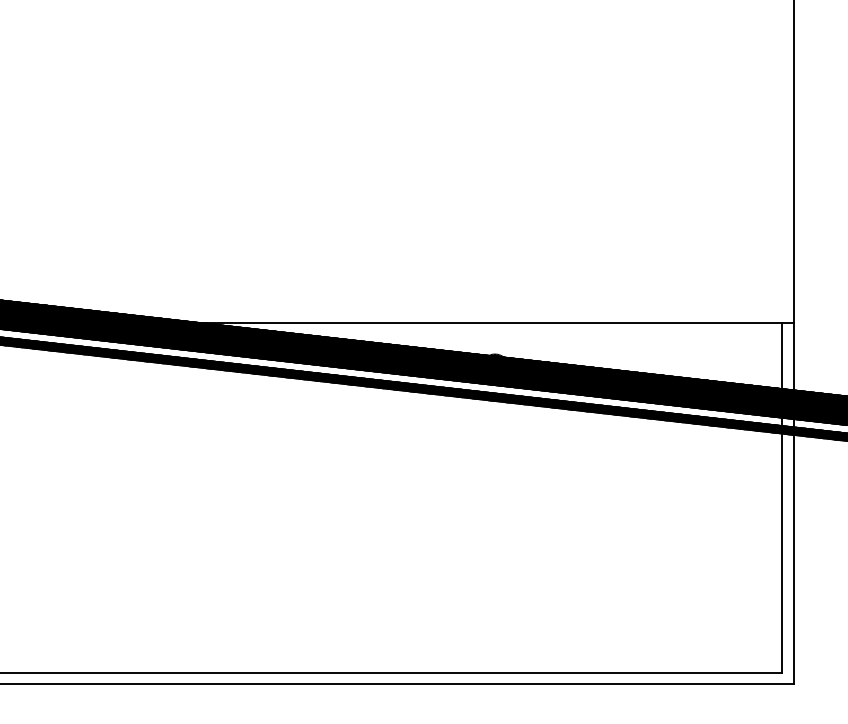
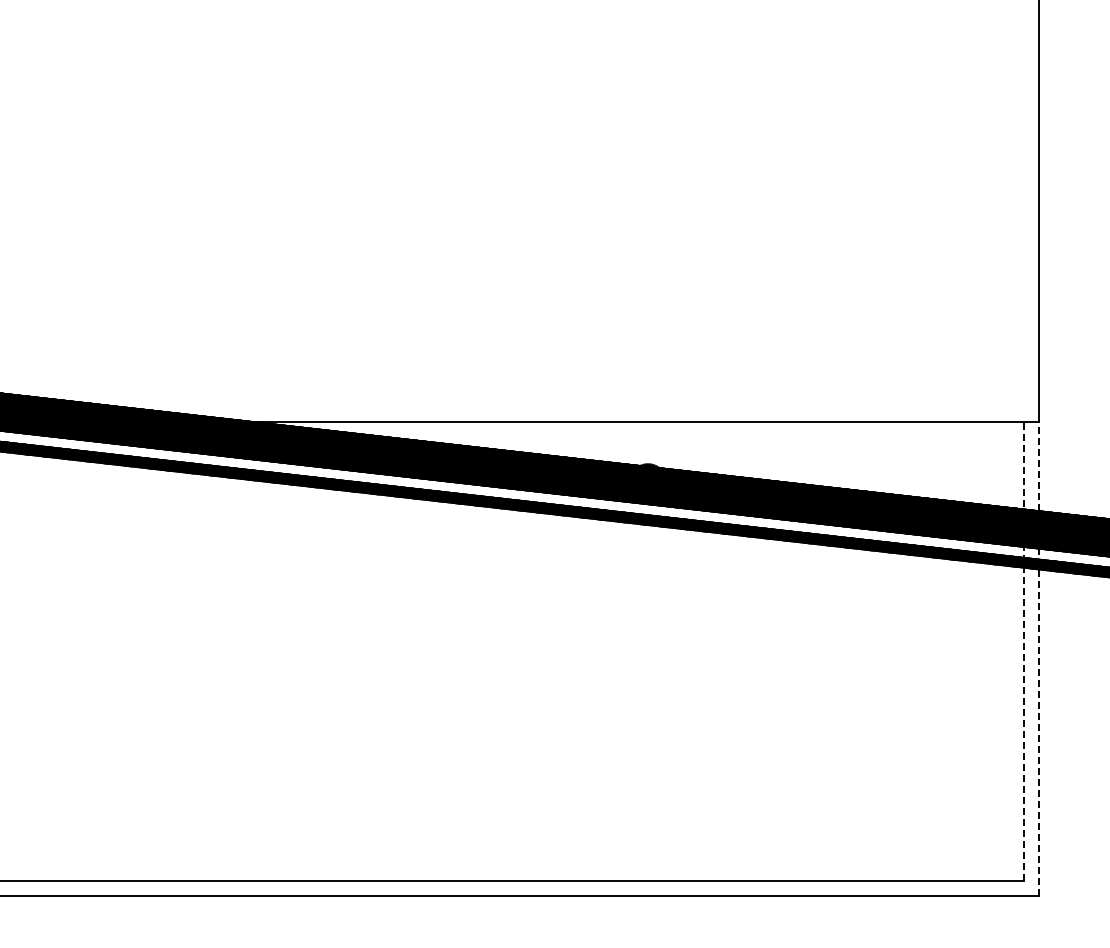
line: (782, 497) -> (1024, 651), solid -> dashed
line: (794, 503) -> (1039, 659), solid -> dashed

